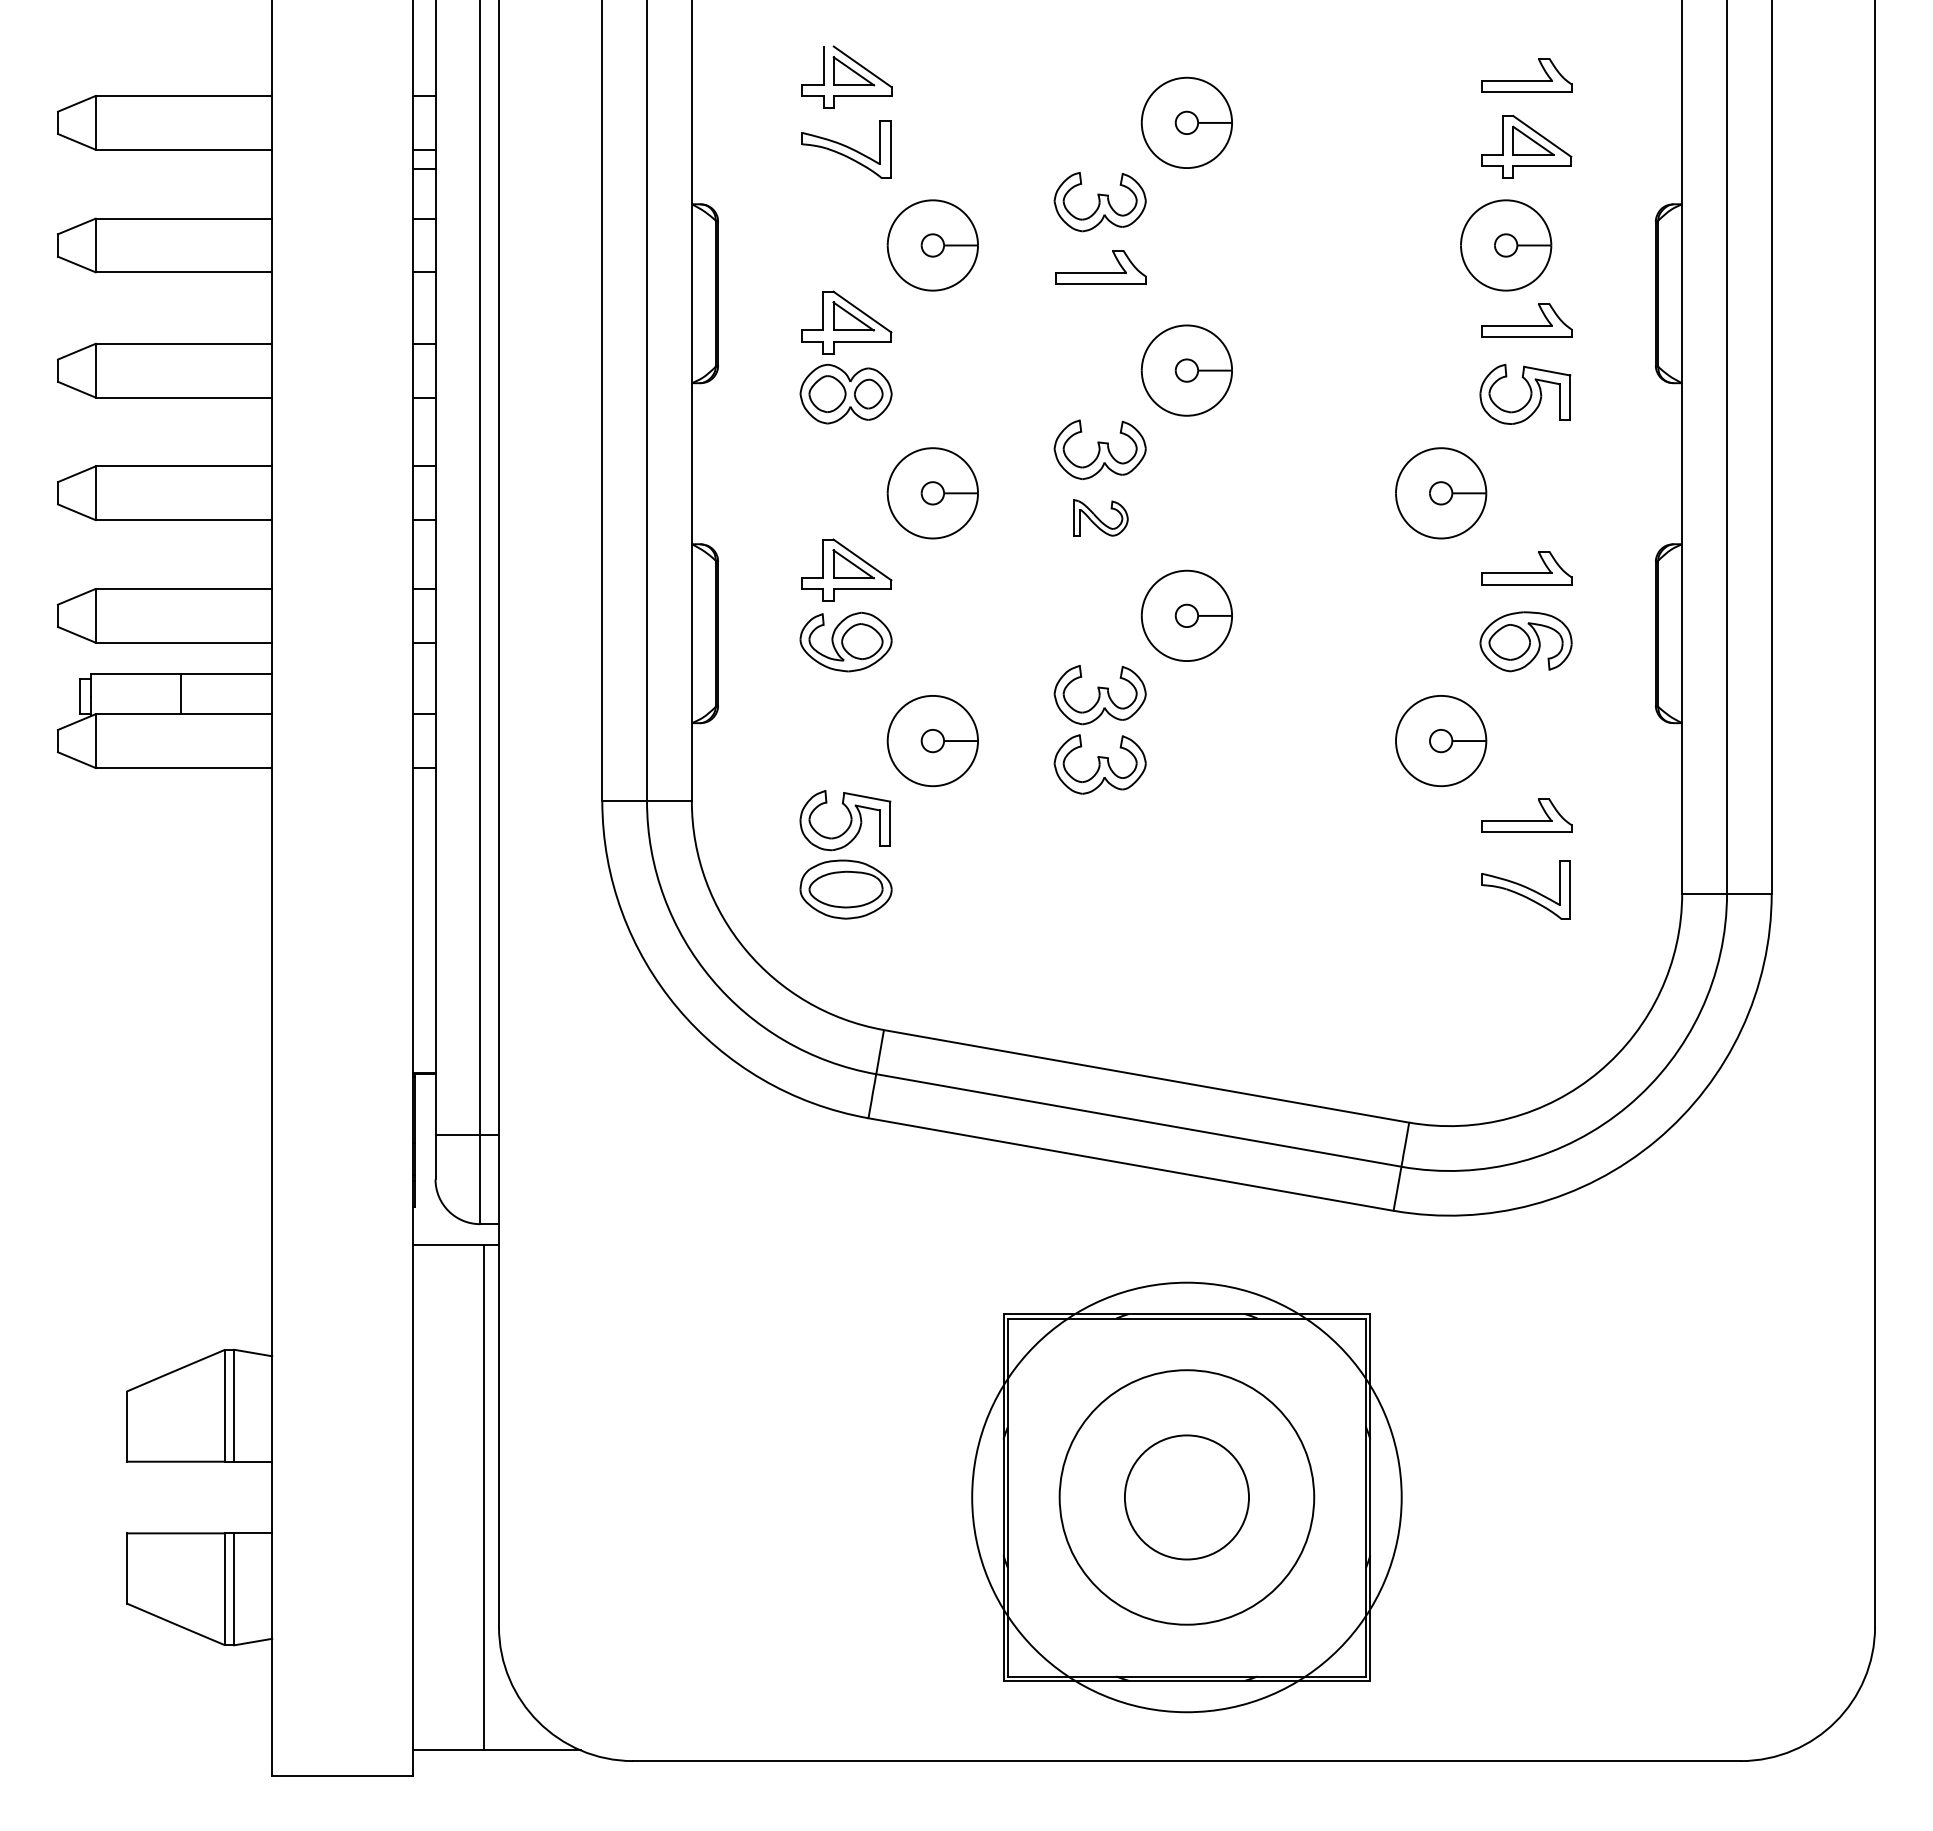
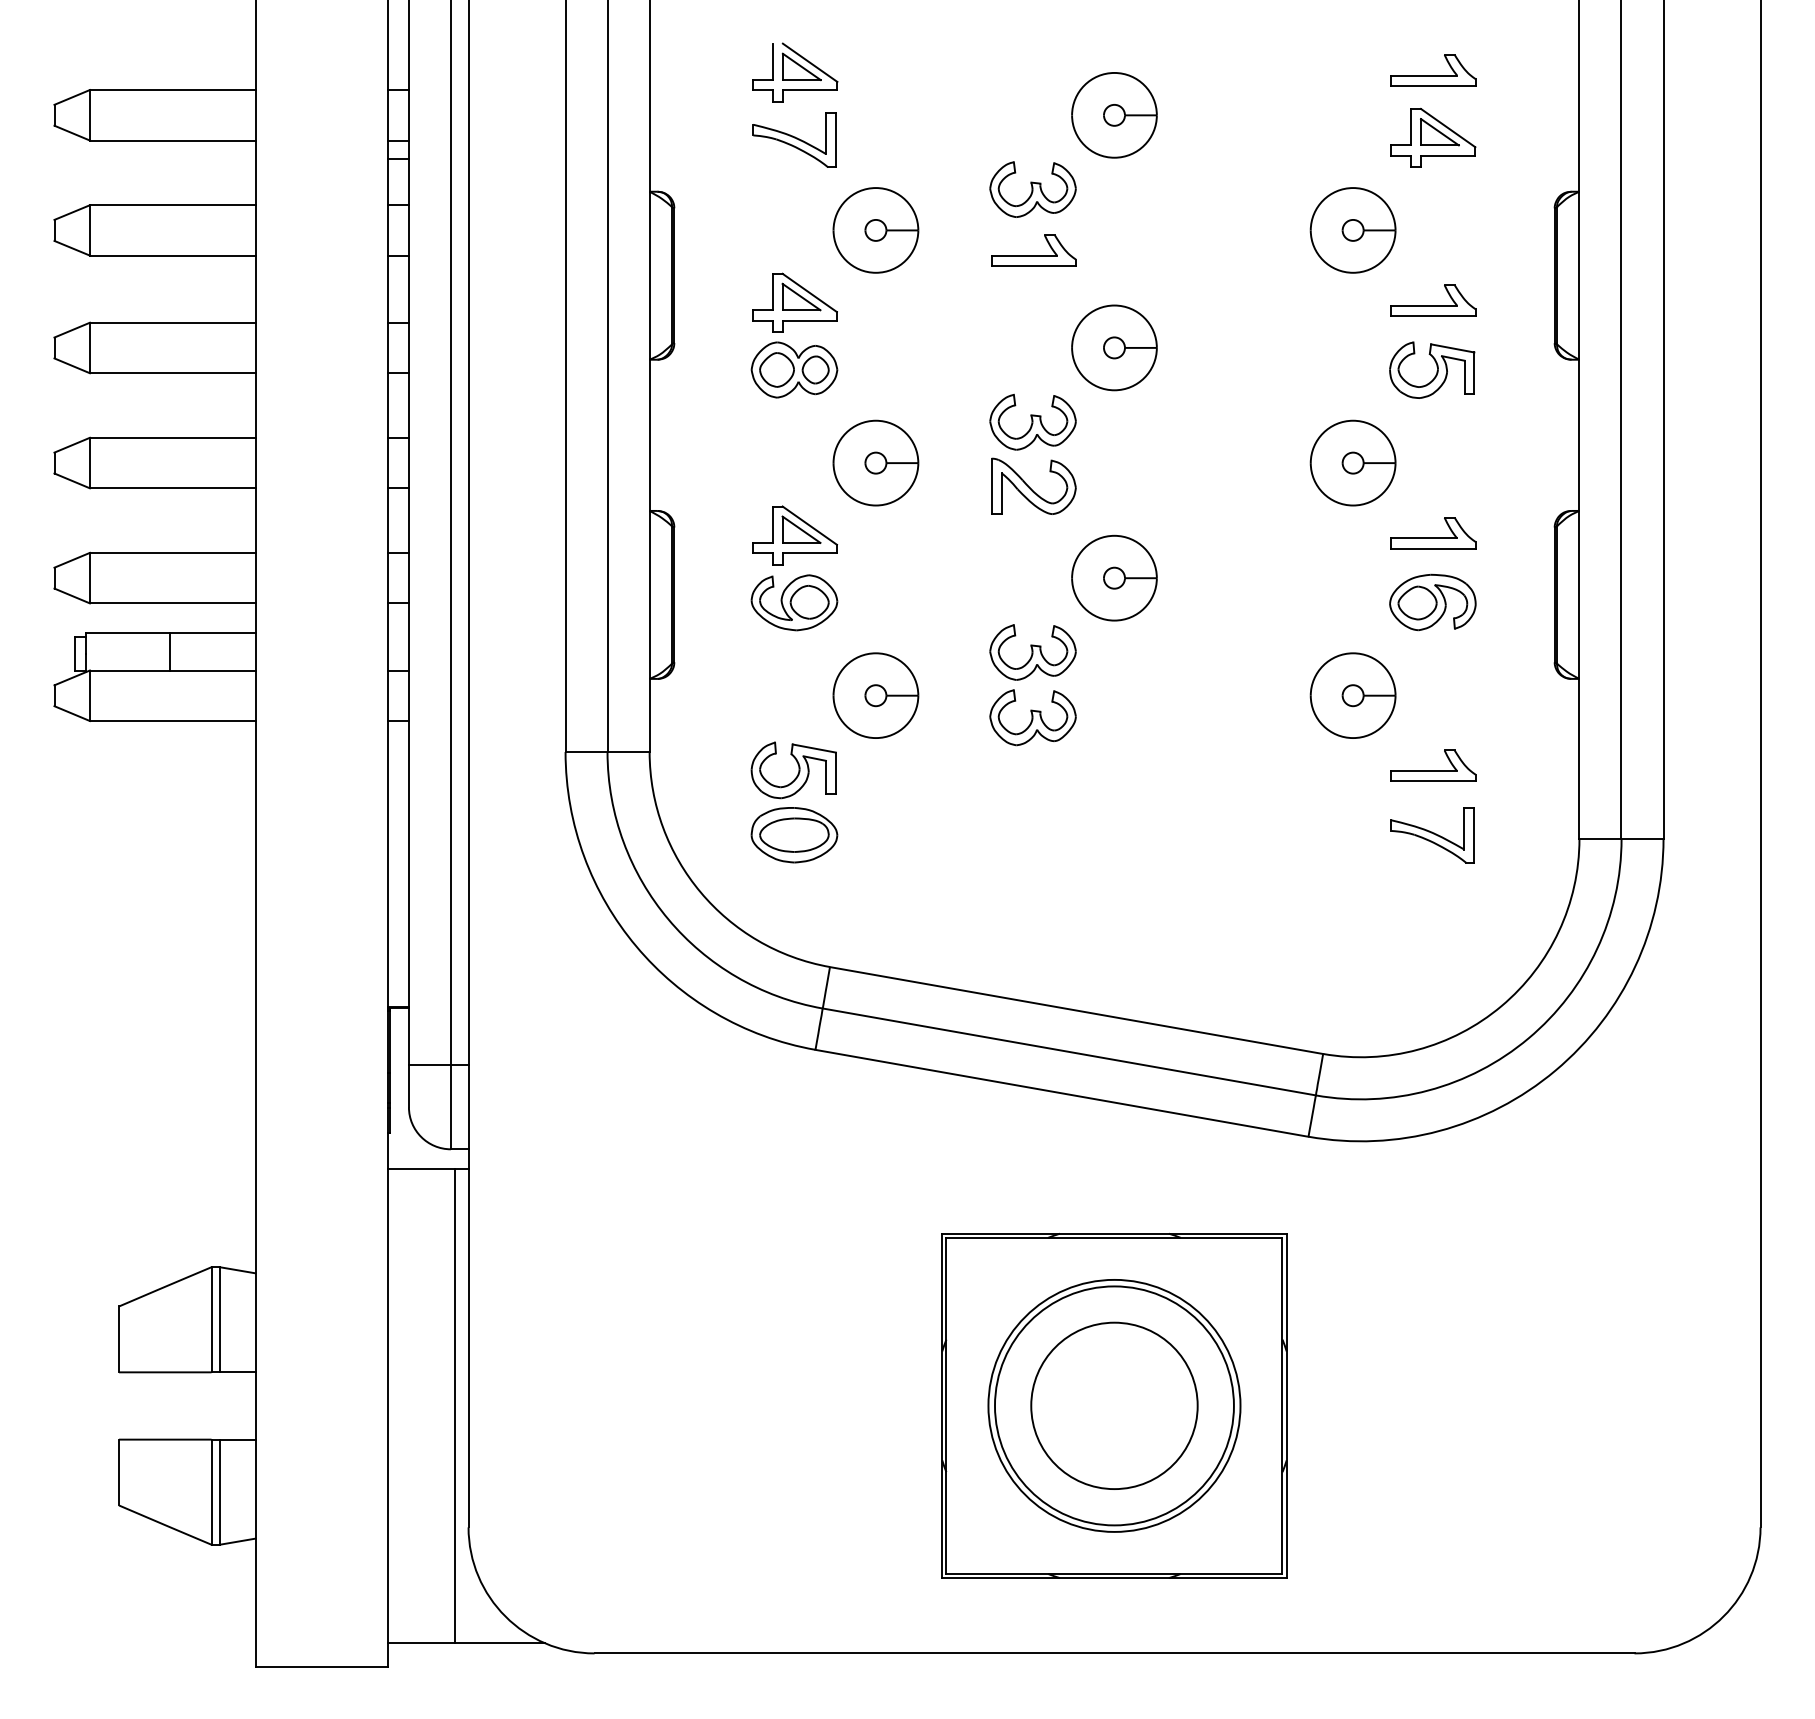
part: (1506, 245) -> (1353, 230), moved
part: (1100, 517) -> (1033, 485), size x1.67
circle: (1186, 1497) -> (1114, 1405), size x0.62
circle: (1186, 1497) -> (1114, 1405), size x1.43

